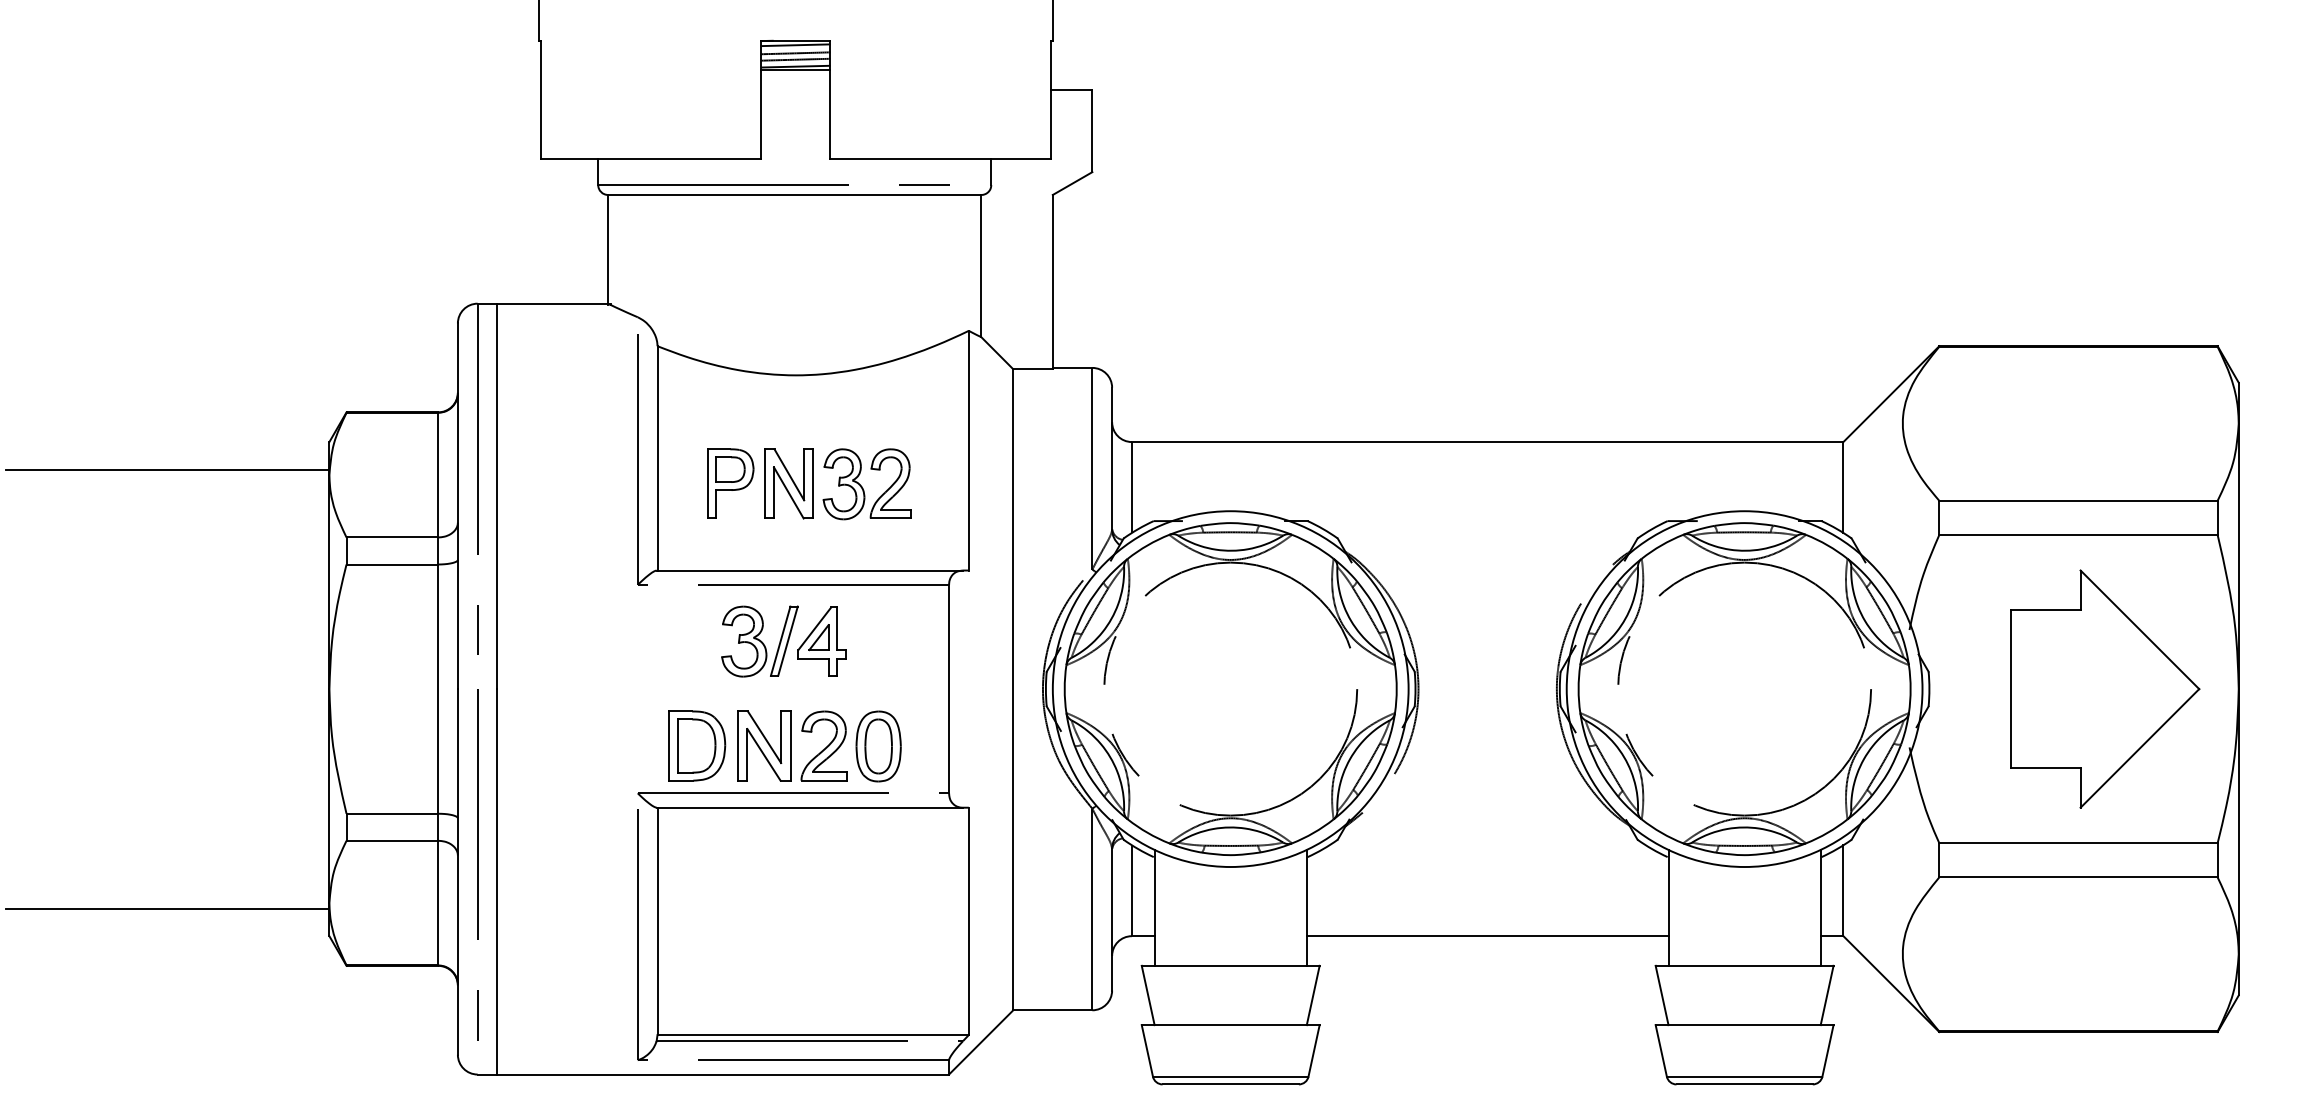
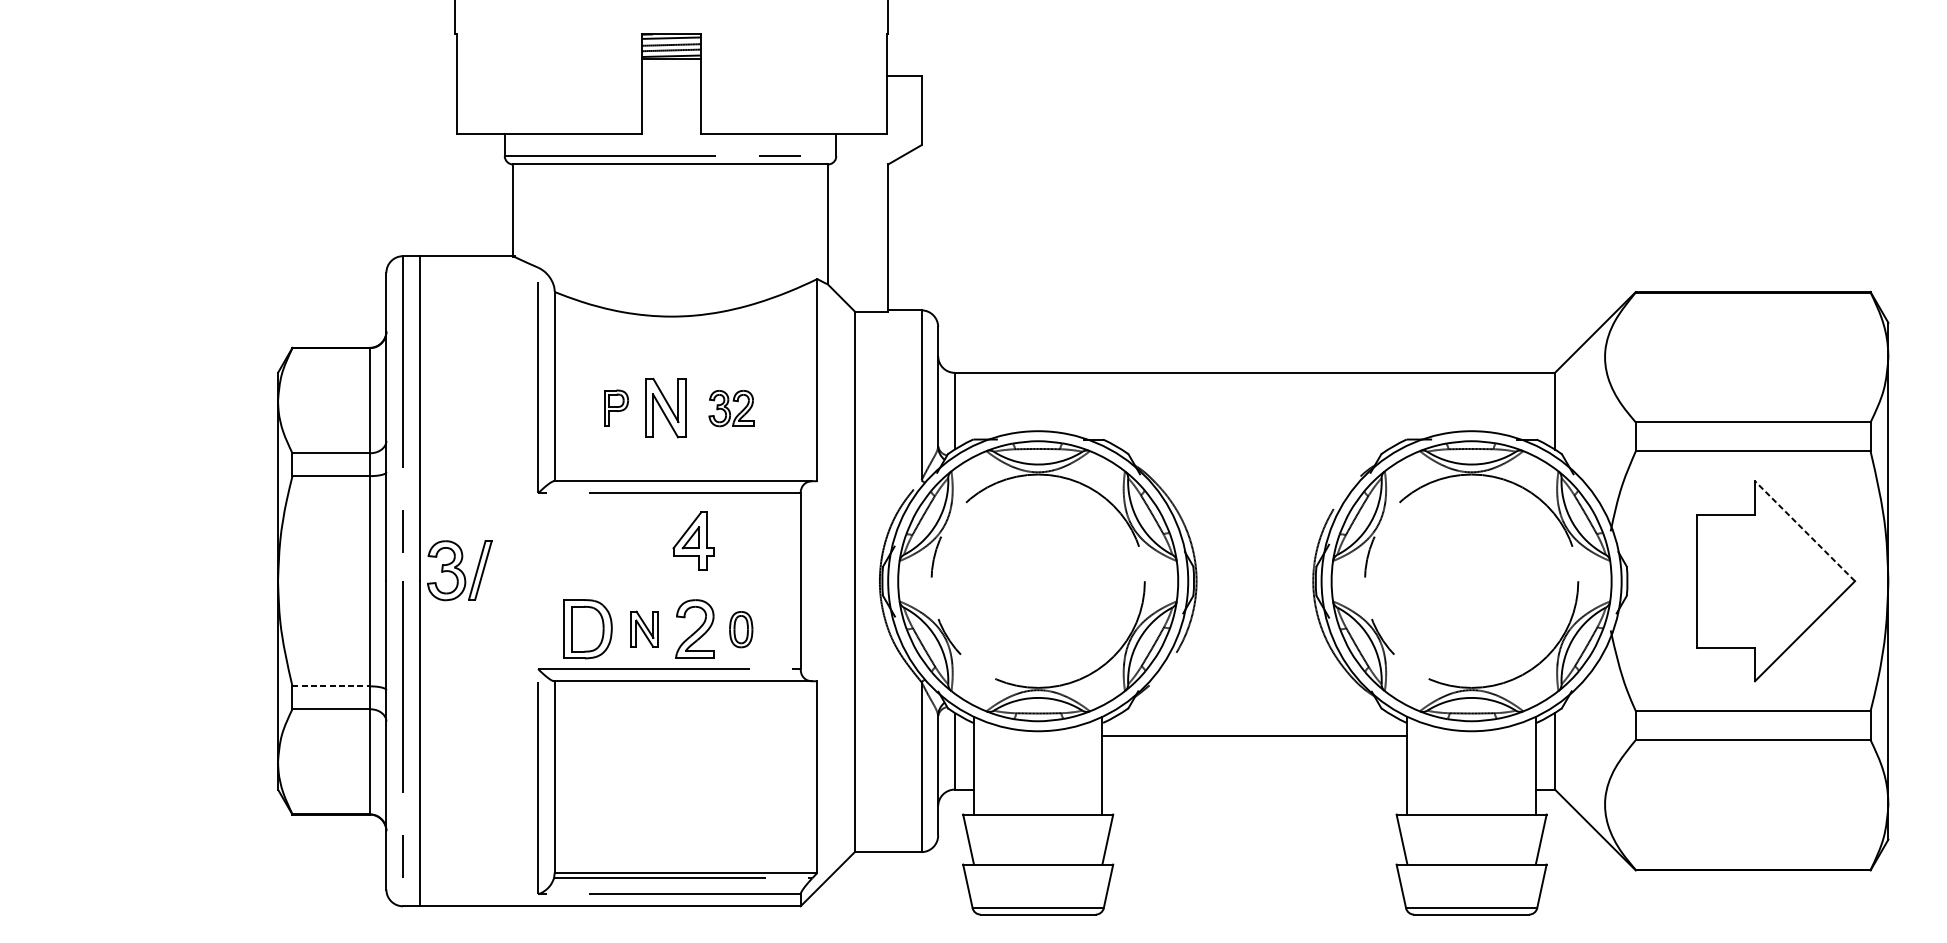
line: (167, 469) -> (141, 396), removed
part: (730, 483) -> (616, 407), size x0.6
part: (866, 484) -> (731, 408), size x0.6
line: (2139, 629) -> (1804, 530), solid -> dashed
part: (759, 641) -> (459, 570), moved
part: (764, 745) -> (644, 628), size x0.6
part: (878, 746) -> (741, 629), size x0.6
line: (392, 813) -> (331, 686), solid -> dashed
line: (167, 908) -> (141, 766), removed
line: (1487, 936) -> (1254, 736), moved

